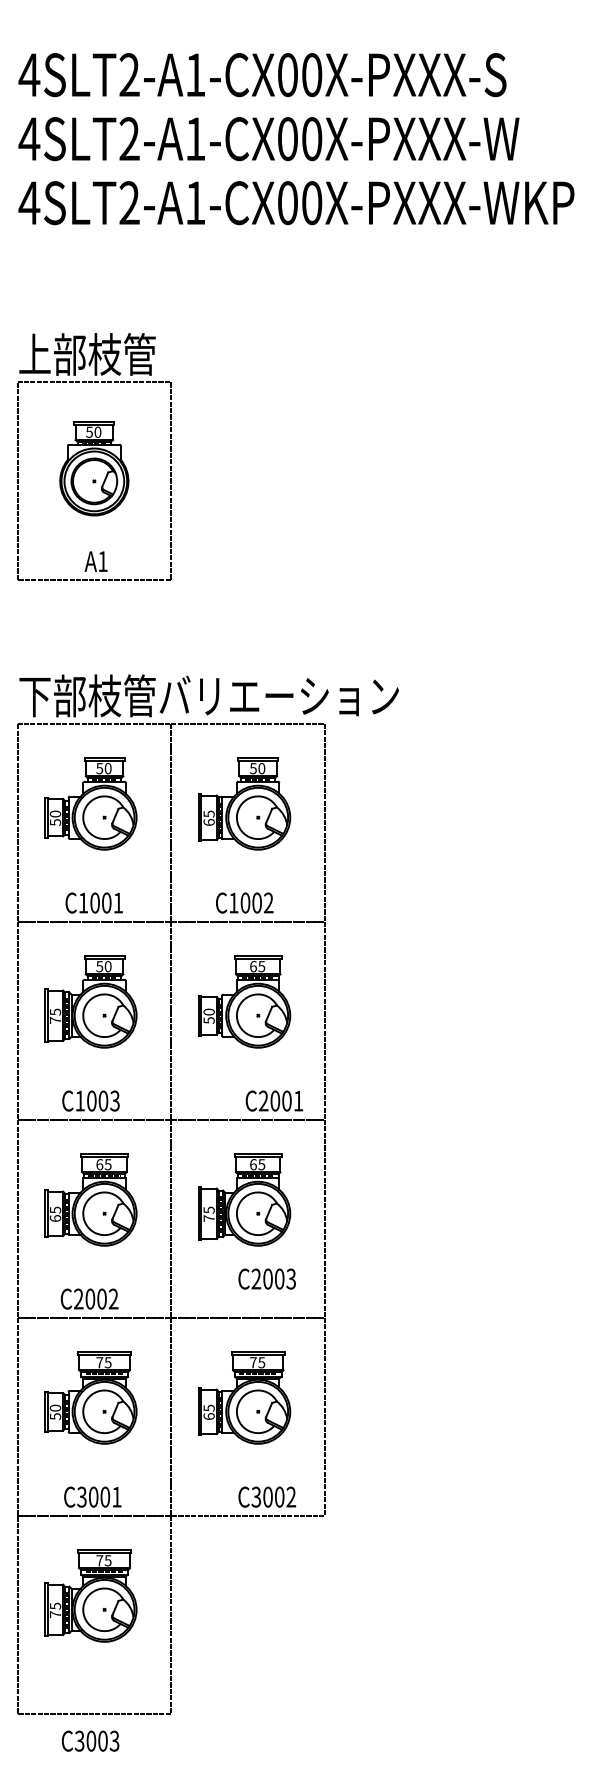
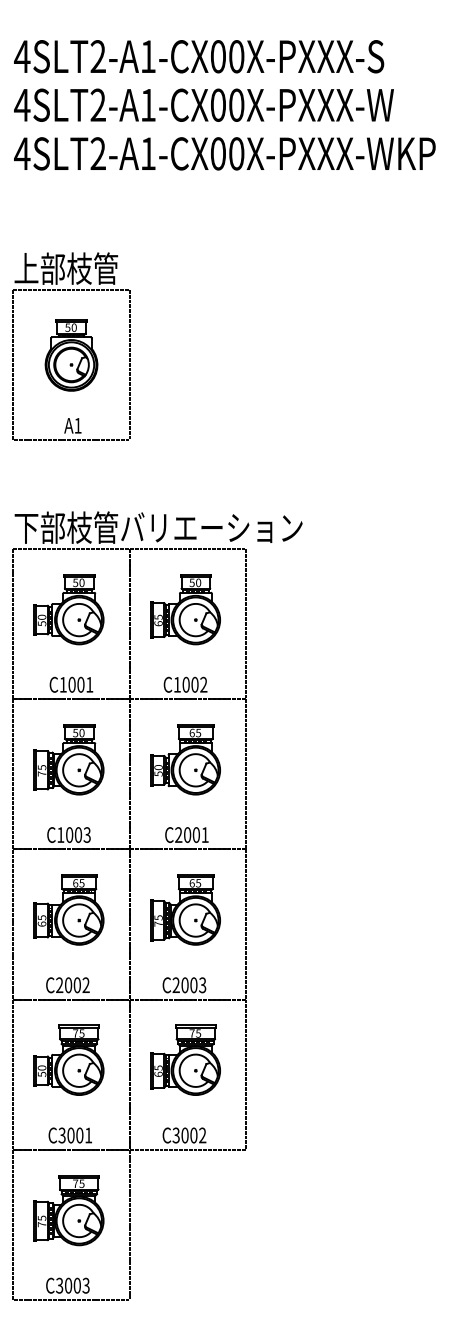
text: (273, 1100) -> (186, 834), moved
text: (266, 1278) -> (183, 984), moved
text: (267, 1496) -> (184, 1135), moved
text: (90, 1740) -> (67, 1285), moved

